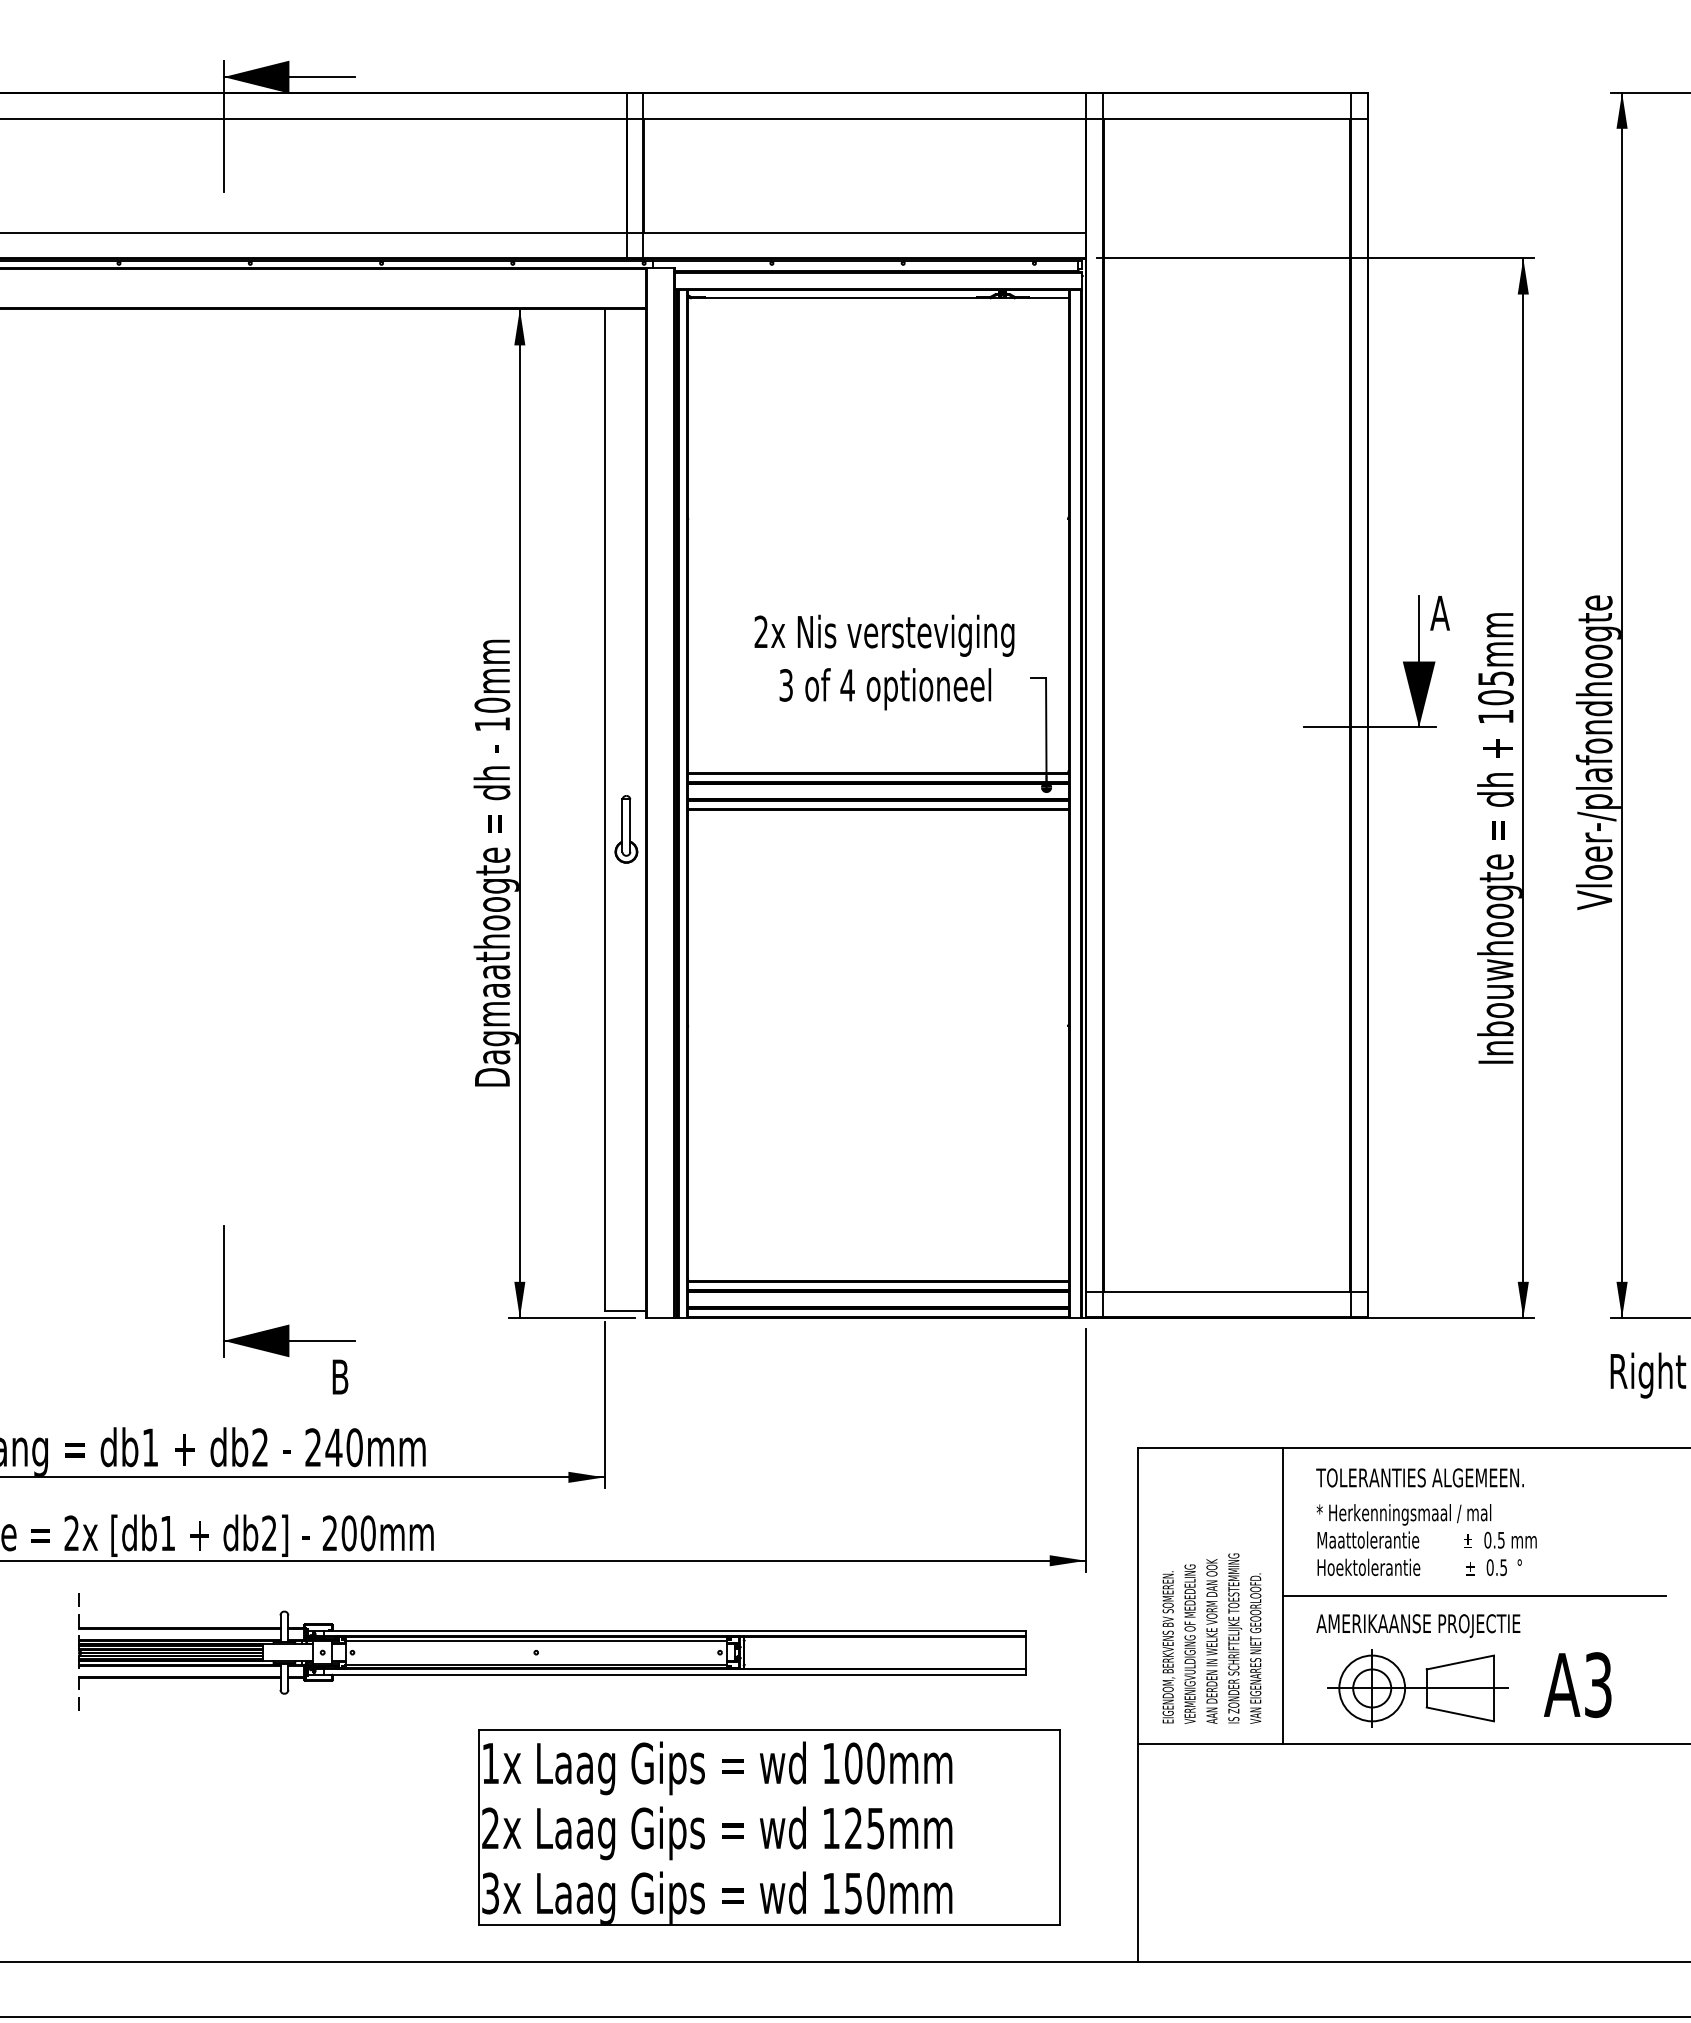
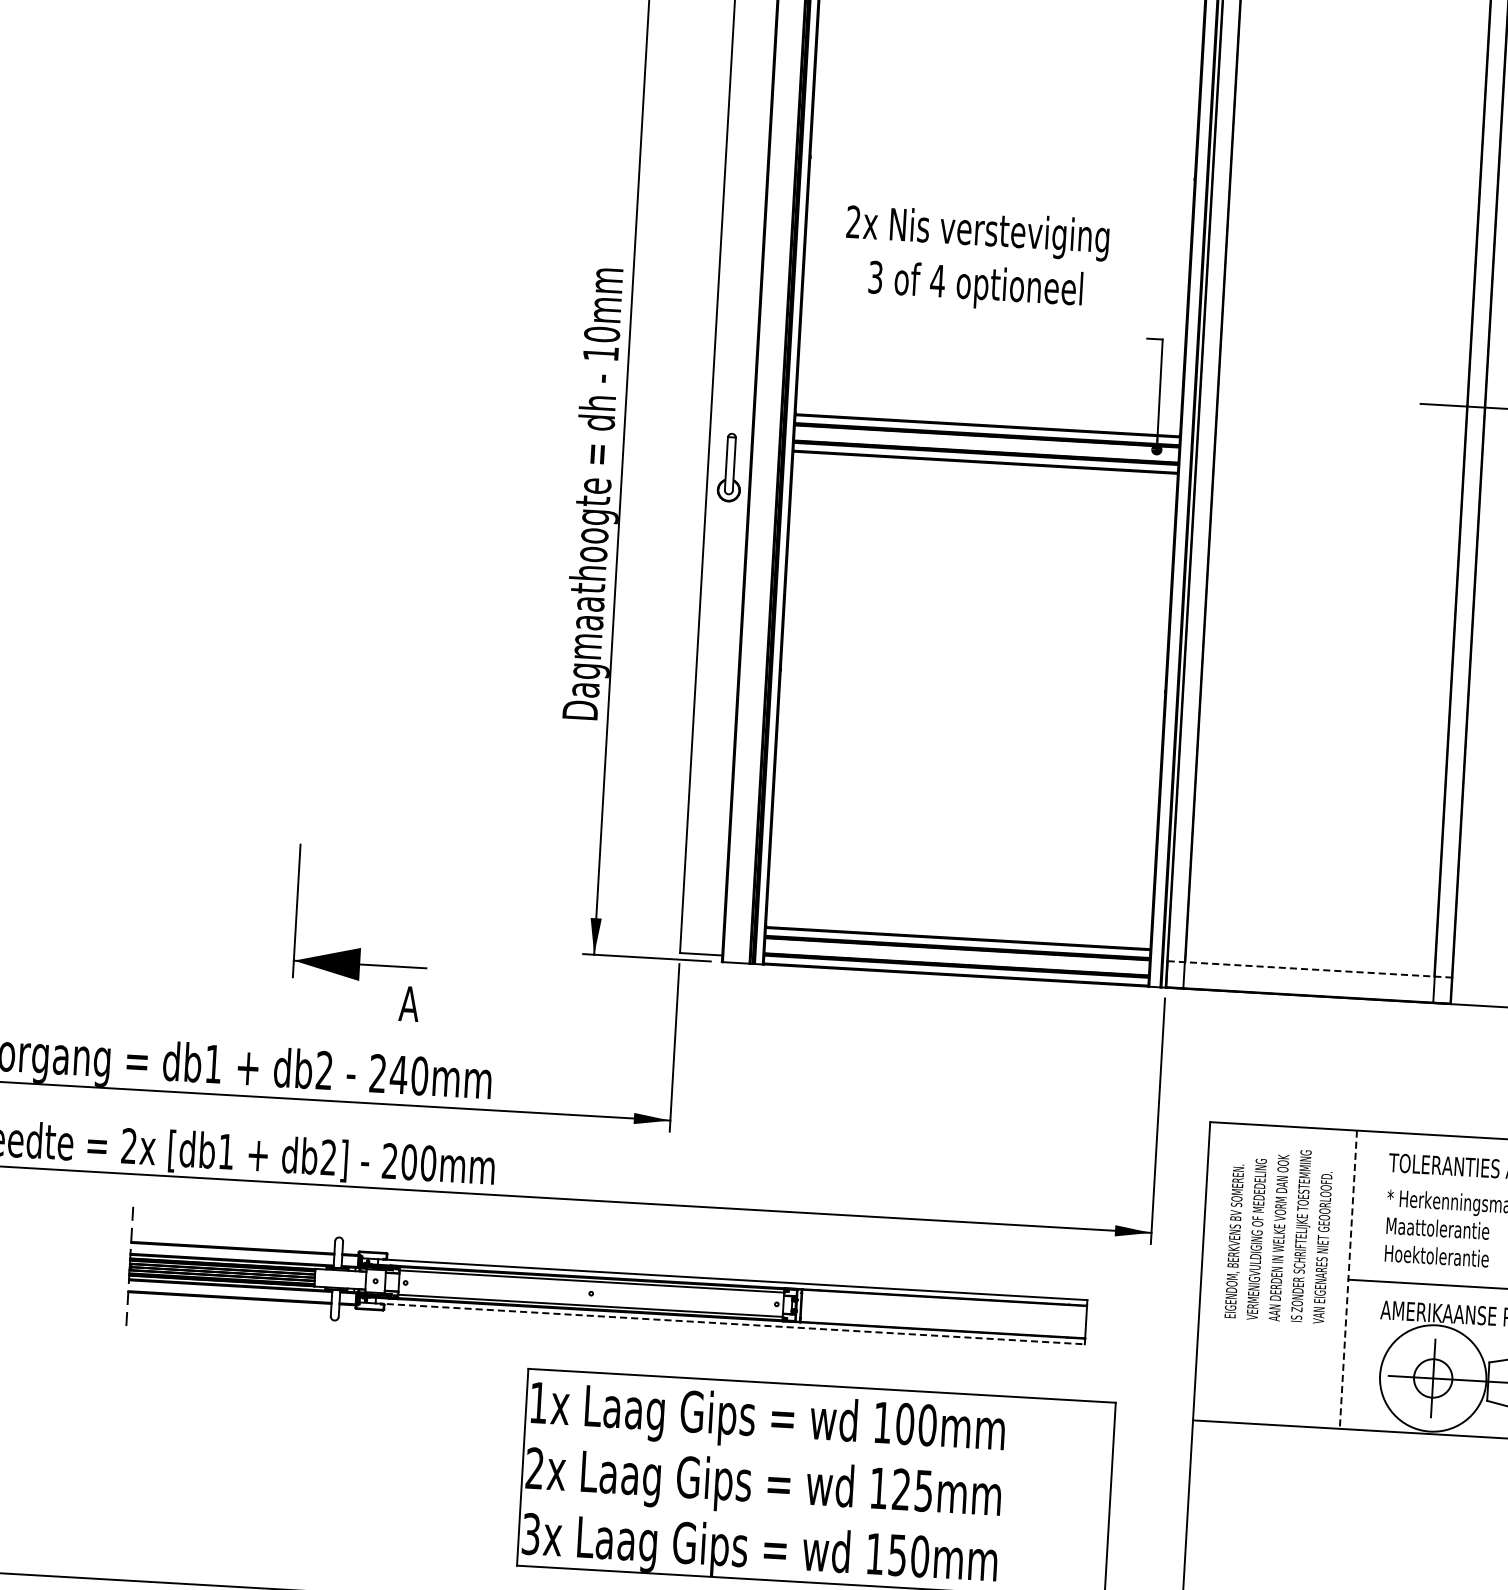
text: (884, 662) -> (976, 260), moved
line: (1227, 1291) -> (1310, 969), solid -> dashed
text: (339, 1376) -> (408, 1003), B -> A
line: (1282, 1595) -> (1348, 1279), solid -> dashed
text: (1211, 1638) -> (1278, 1234), moved
line: (675, 1674) -> (730, 1323), solid -> dashed
circle: (1372, 1688) -> (1433, 1378), size x1.6

